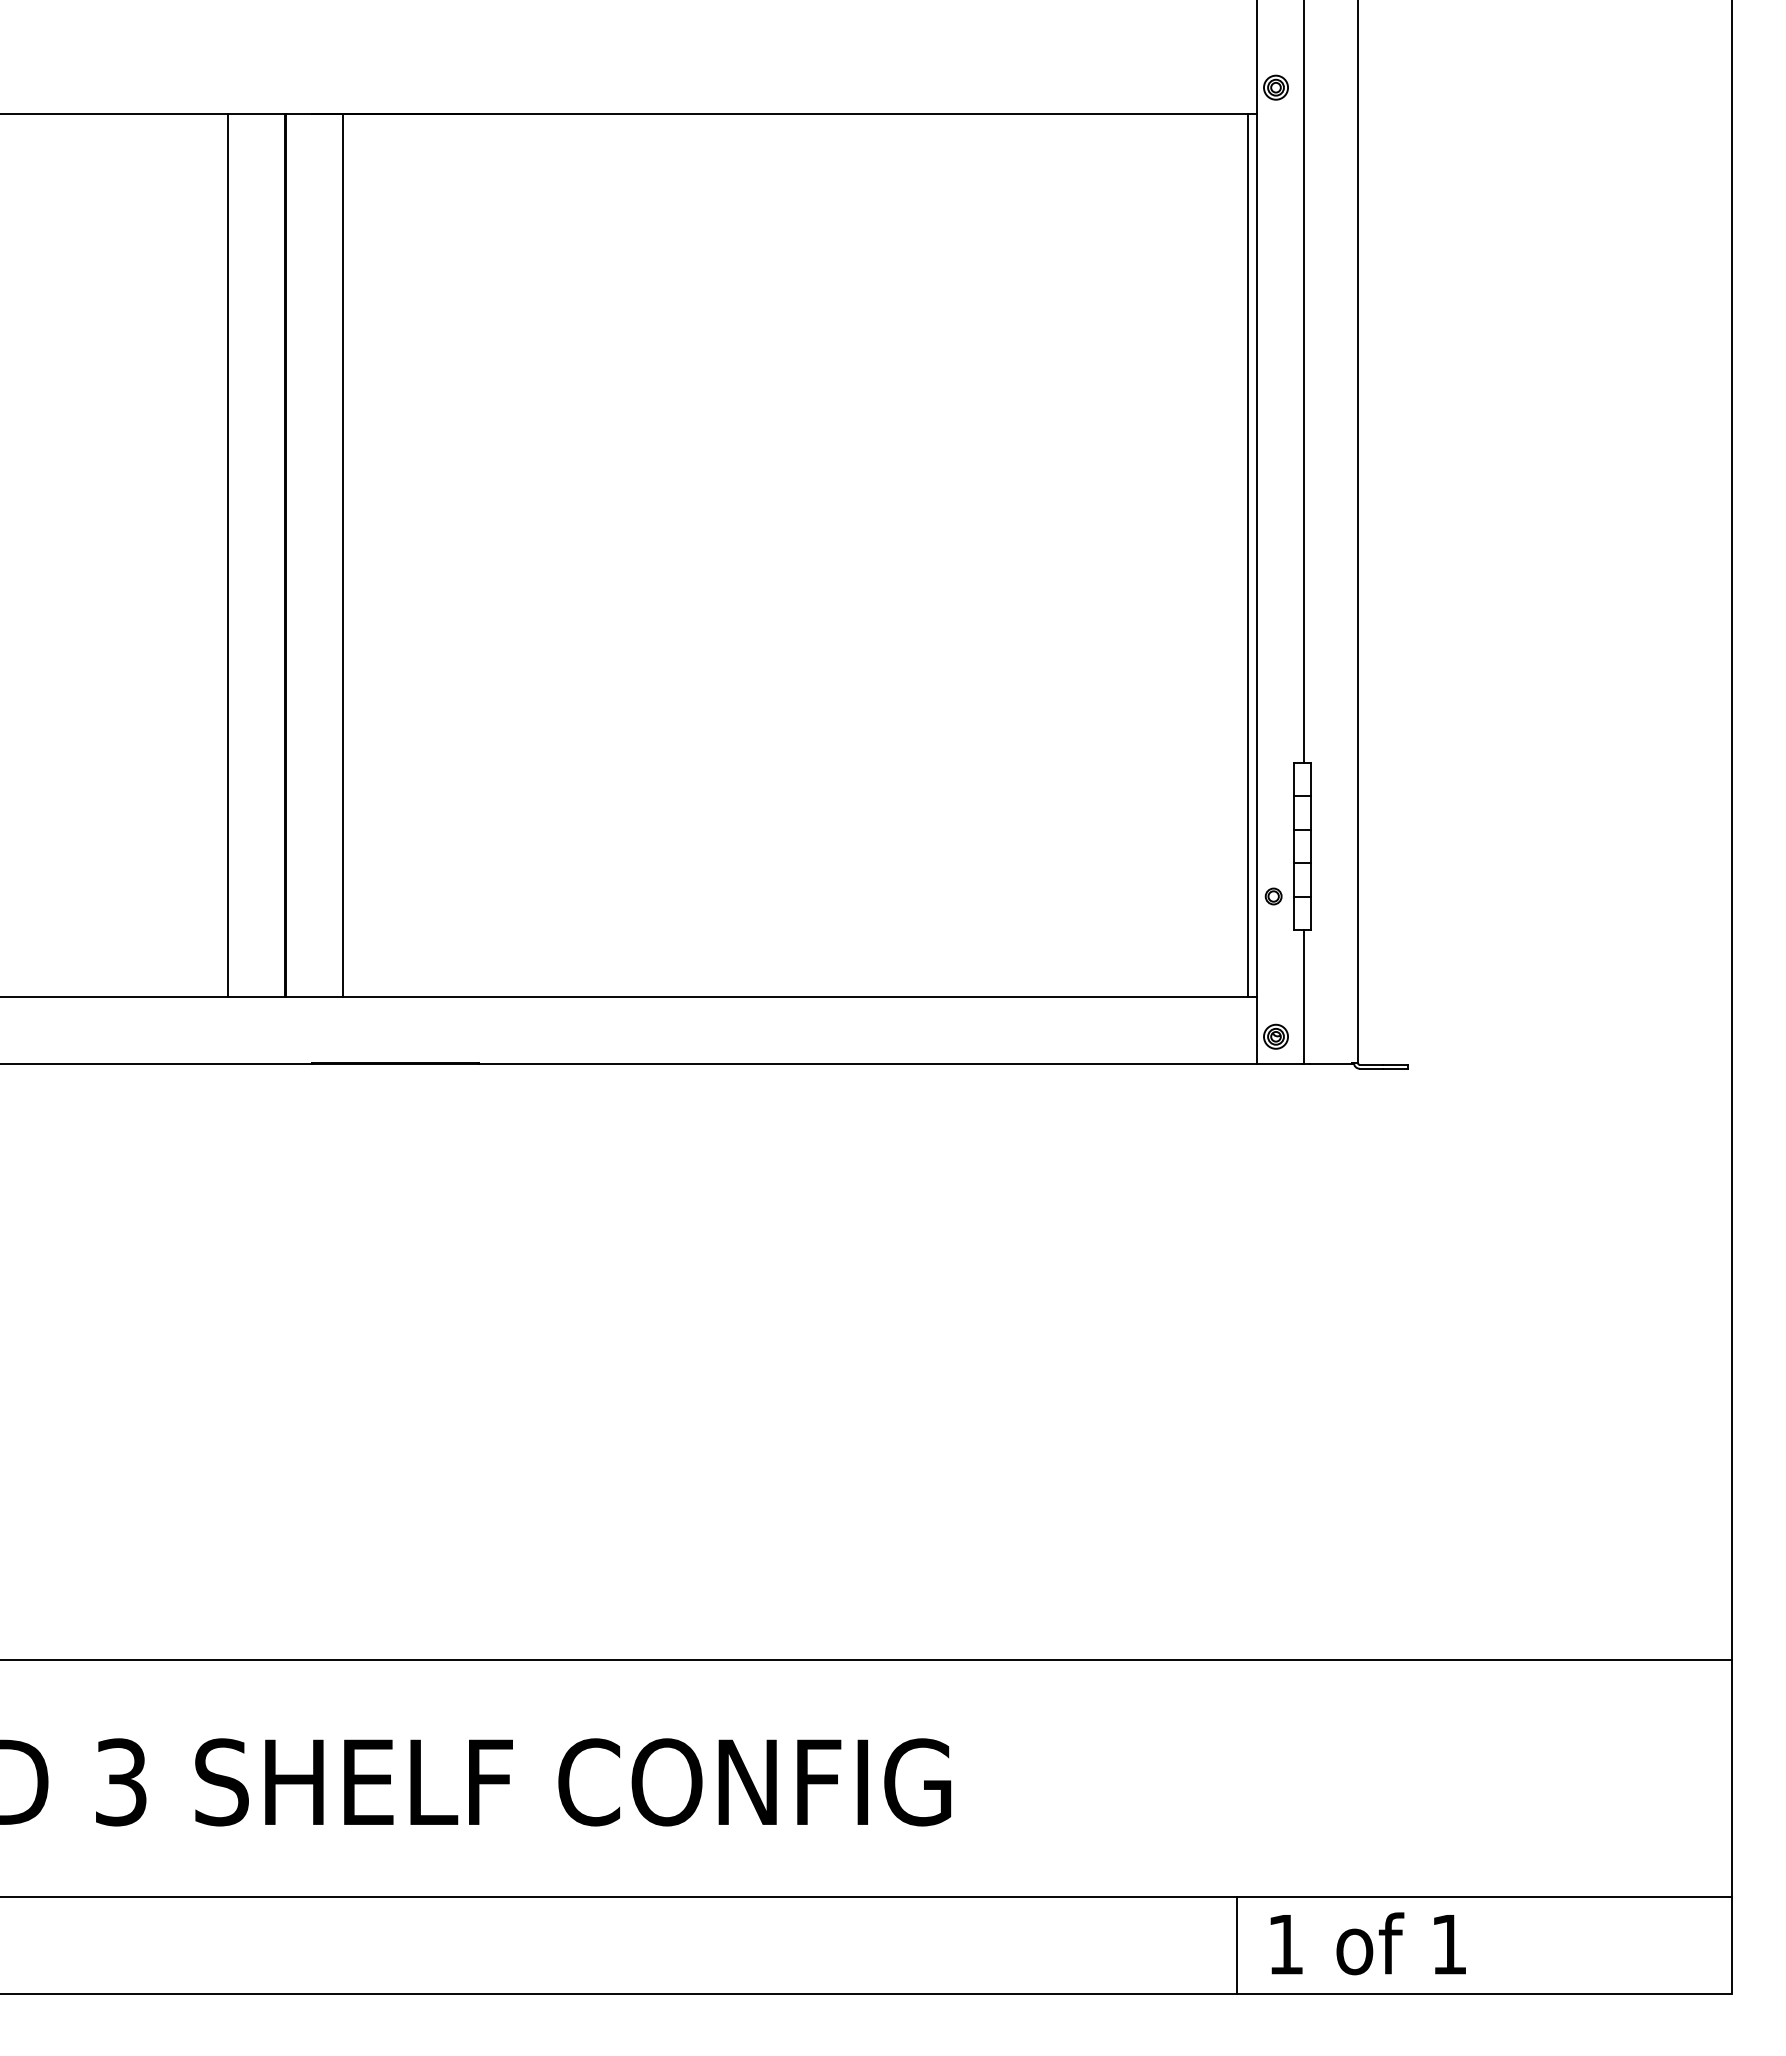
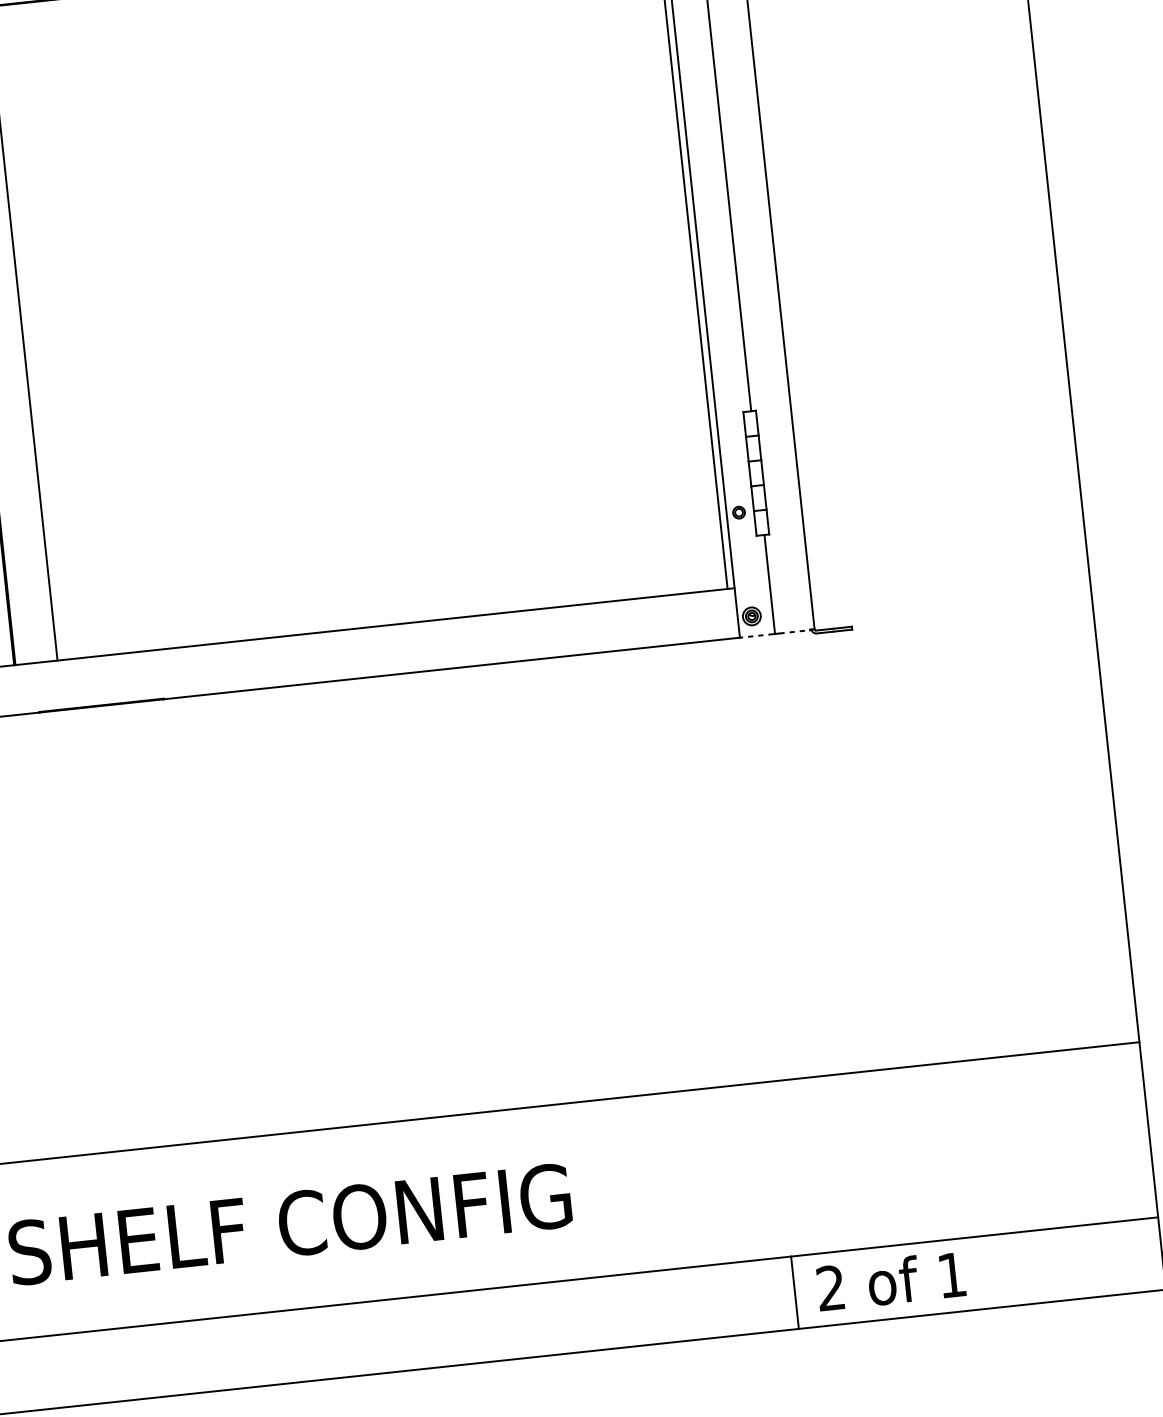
line: (1279, 1063) -> (756, 635), solid -> dashed
line: (1331, 1063) -> (795, 631), solid -> dashed
text: (1285, 1943) -> (830, 1287), 1 -> 2

